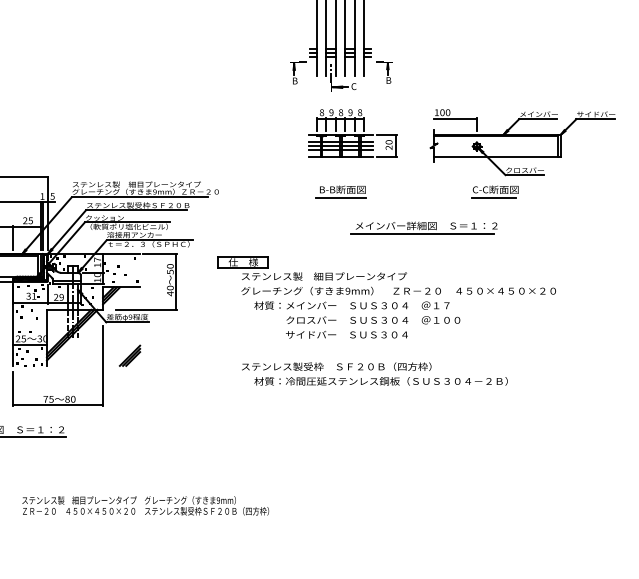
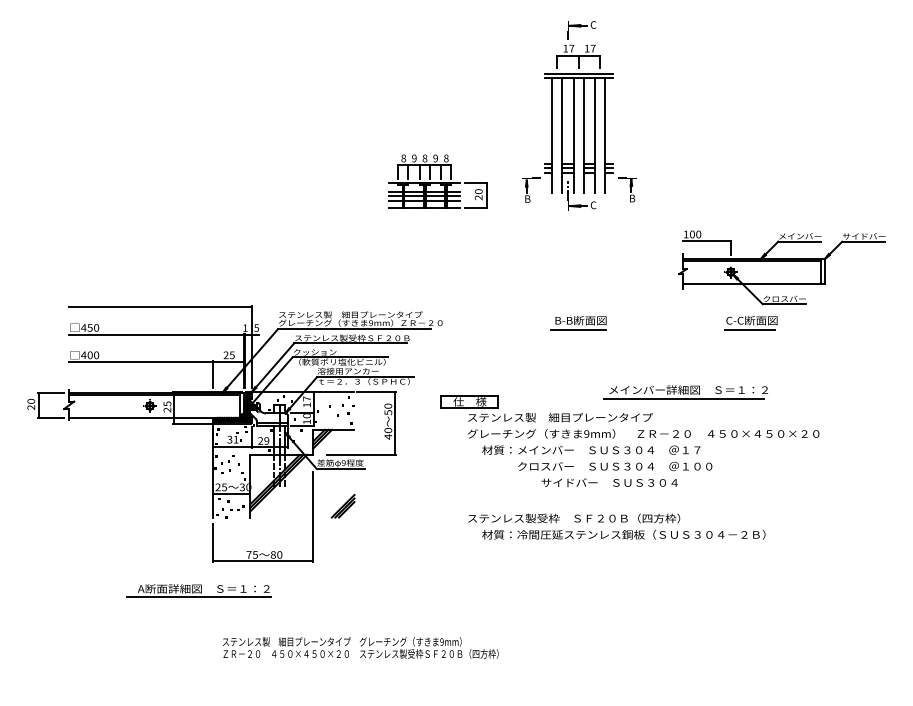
part: (352, 133) -> (437, 181), moved
part: (423, 228) -> (685, 392), moved
text: (346, 334) -> (609, 482), moved
text: (145, 505) -> (360, 647), moved

